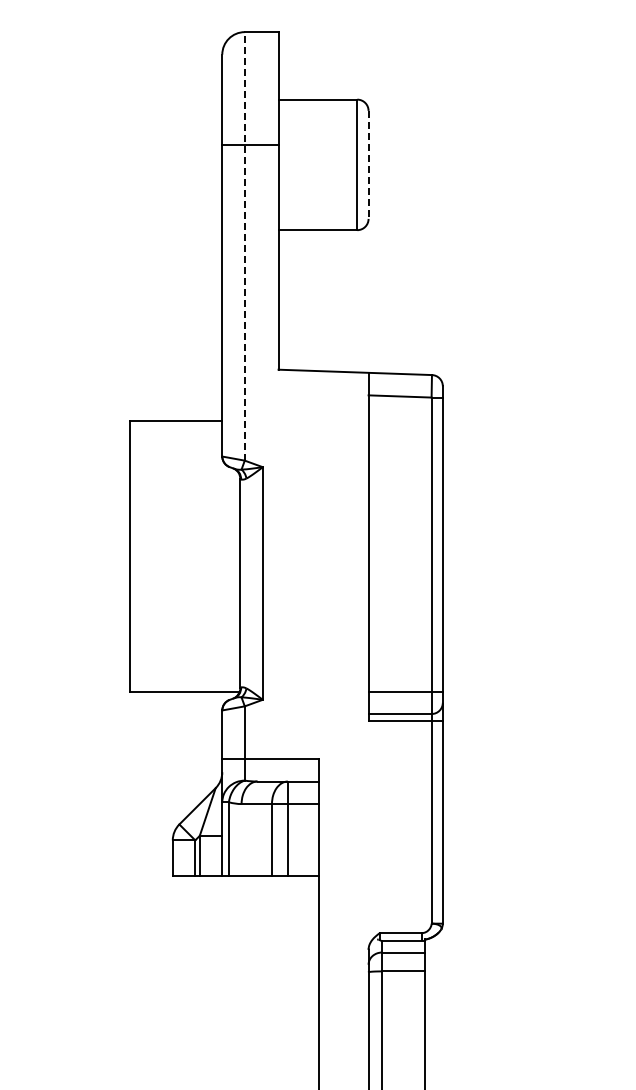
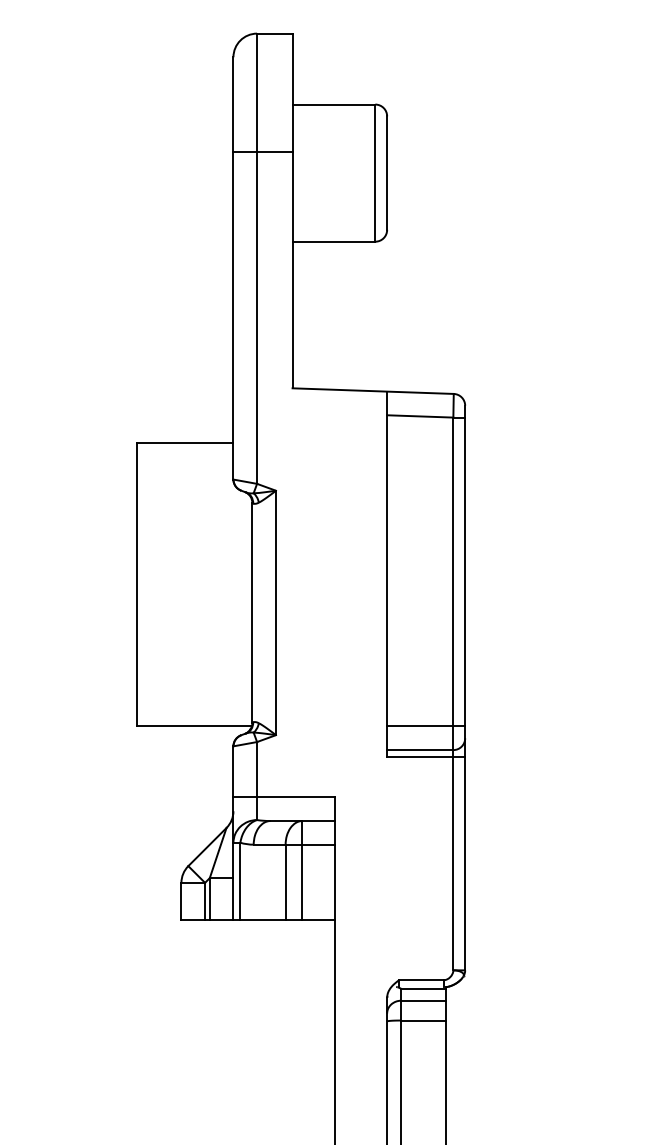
line: (368, 165) -> (387, 173), dashed -> solid
line: (244, 245) -> (256, 257), dashed -> solid

